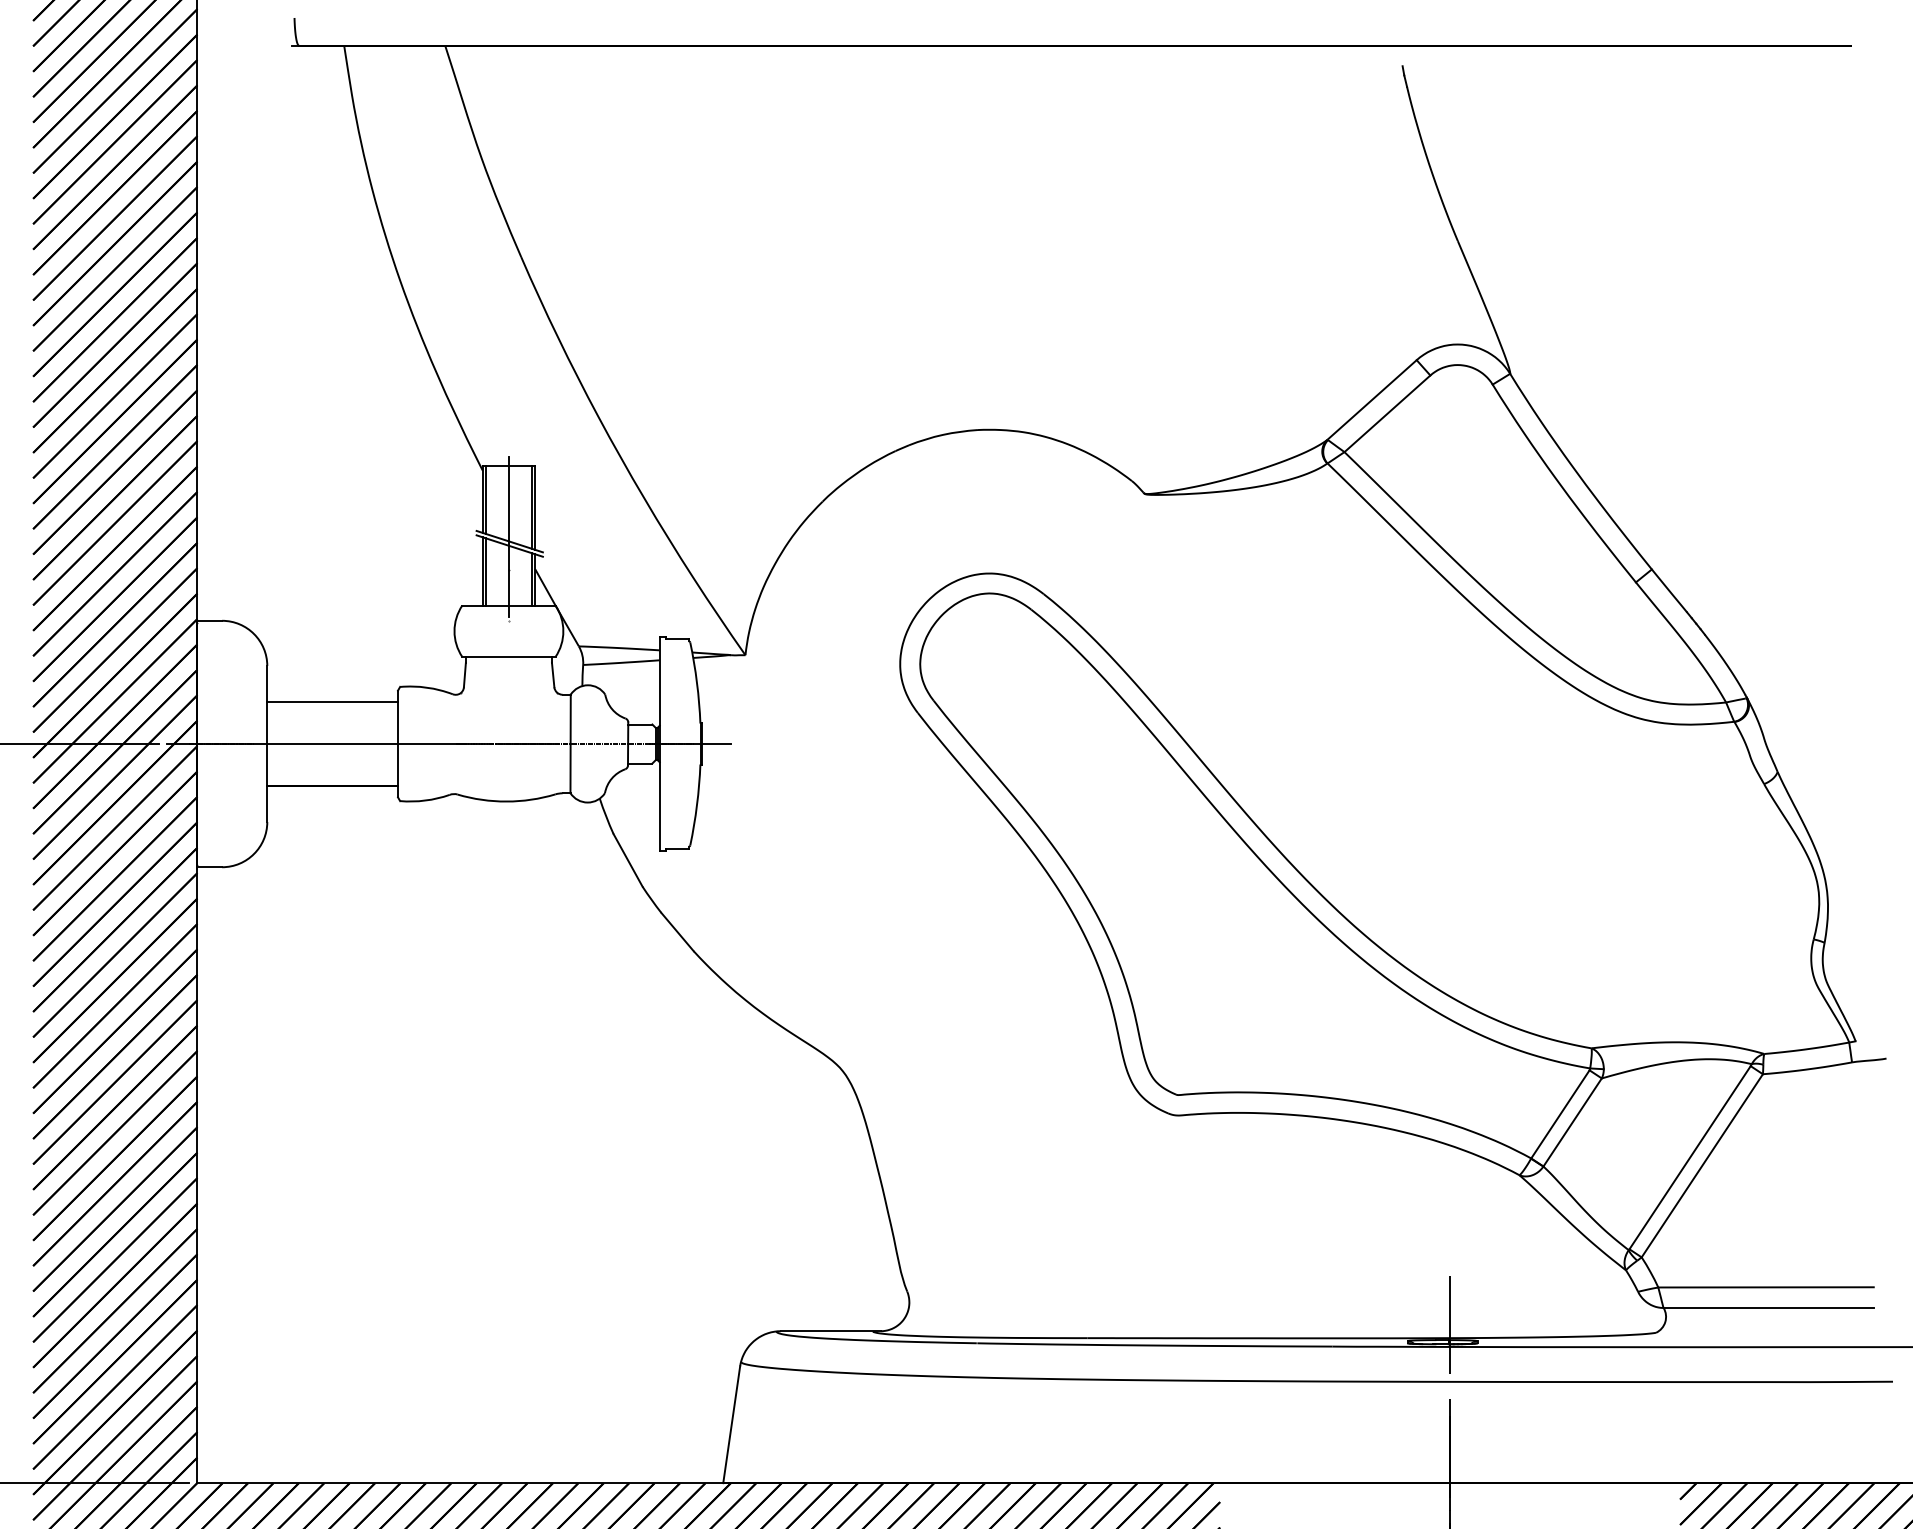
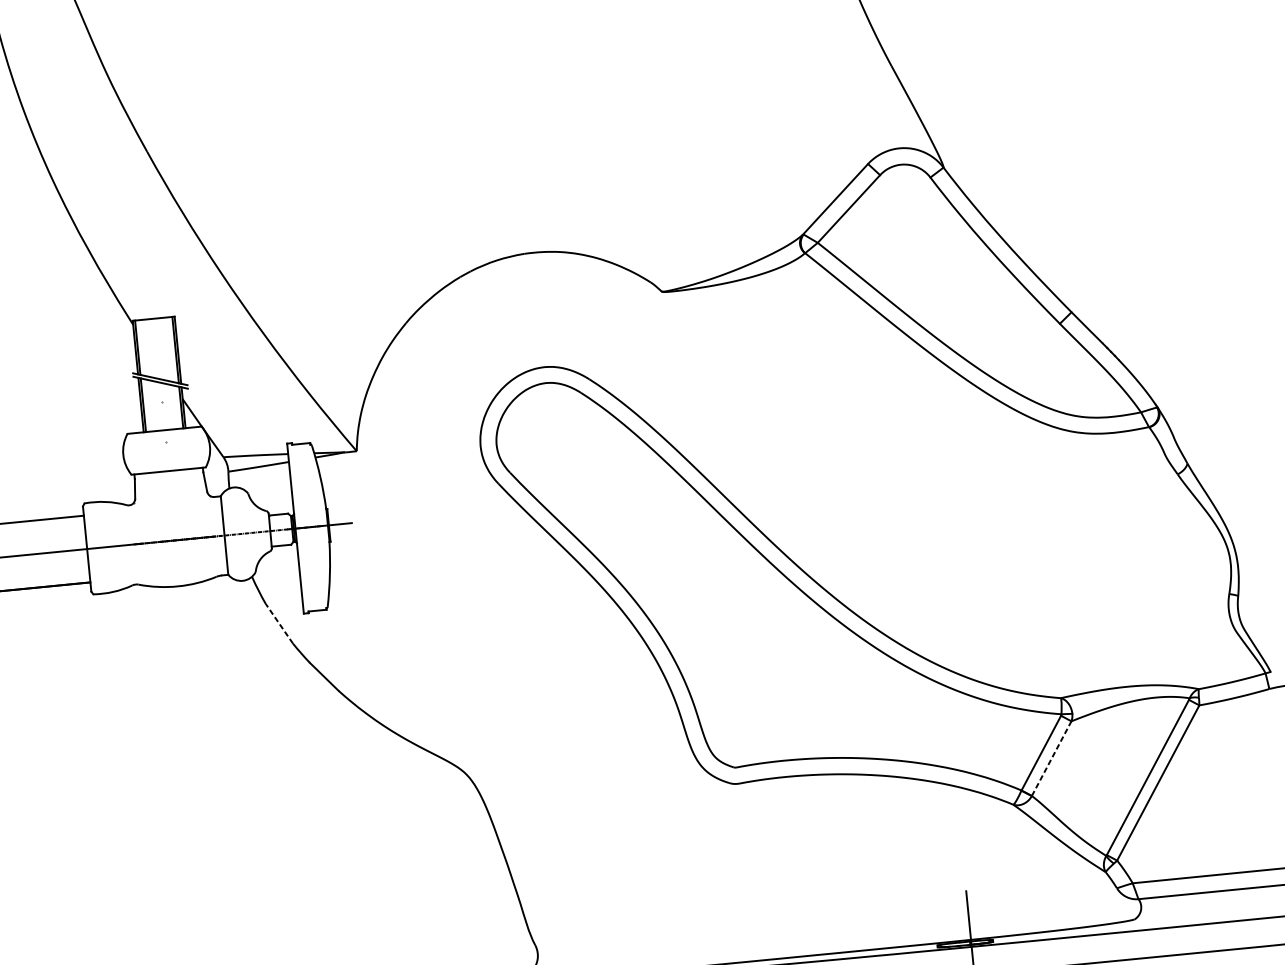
line: (508, 536) -> (158, 375), removed
line: (627, 859) -> (278, 623), solid -> dashed
line: (1572, 1122) -> (1051, 758), solid -> dashed

